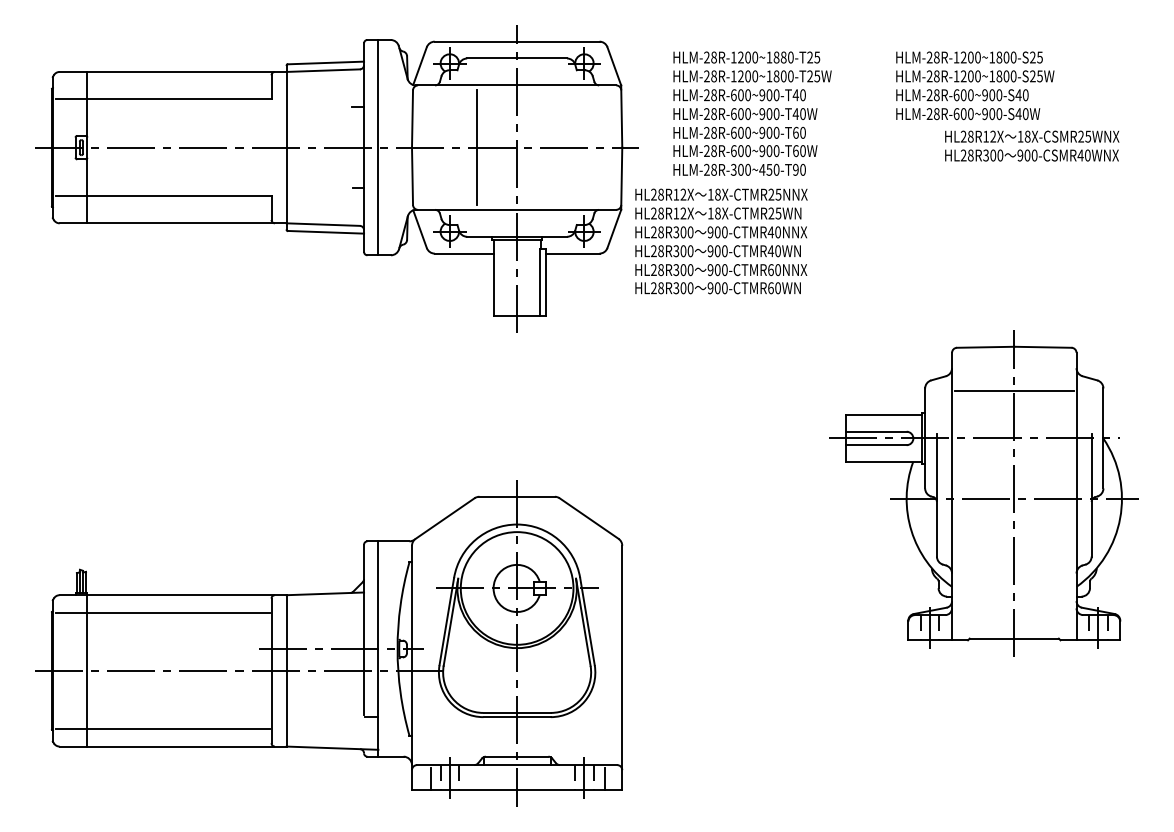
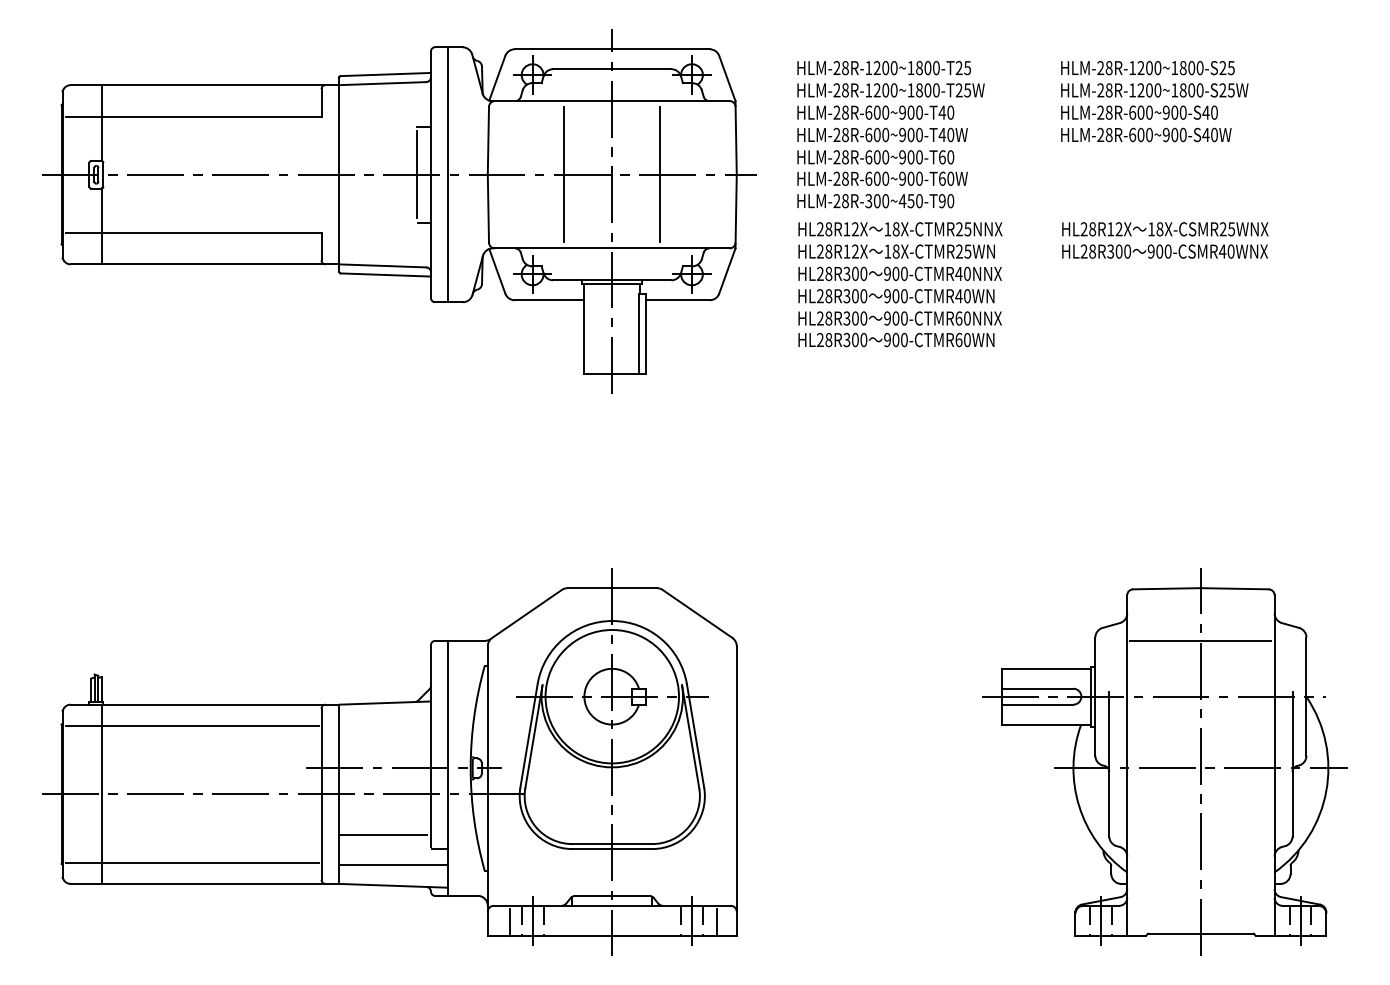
text: (783, 57) -> (927, 68), HLM-28R-1200~1880-T25 -> HLM-28R-1200~1800-T25
text: (1032, 145) -> (1165, 239), moved
line: (352, 147) -> (417, 174), added
line: (557, 147) -> (660, 174), added
text: (721, 241) -> (900, 284), moved
part: (983, 493) -> (1164, 761), moved
line: (323, 705) -> (383, 835), added
line: (332, 730) -> (393, 864), added

